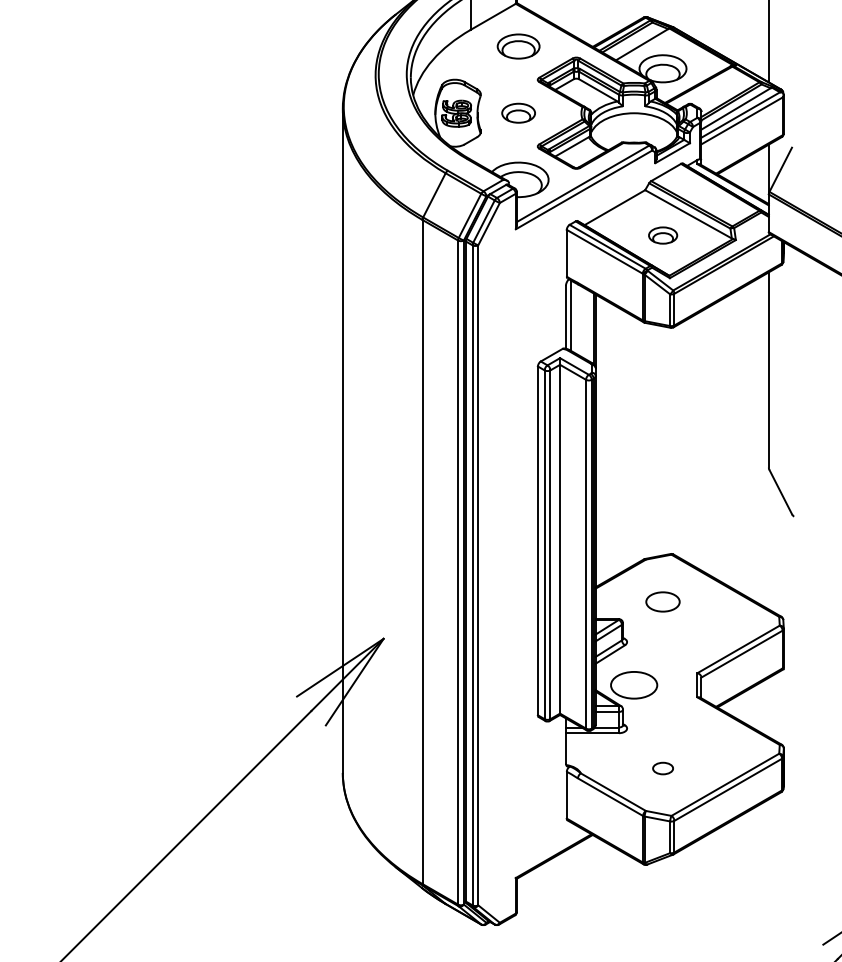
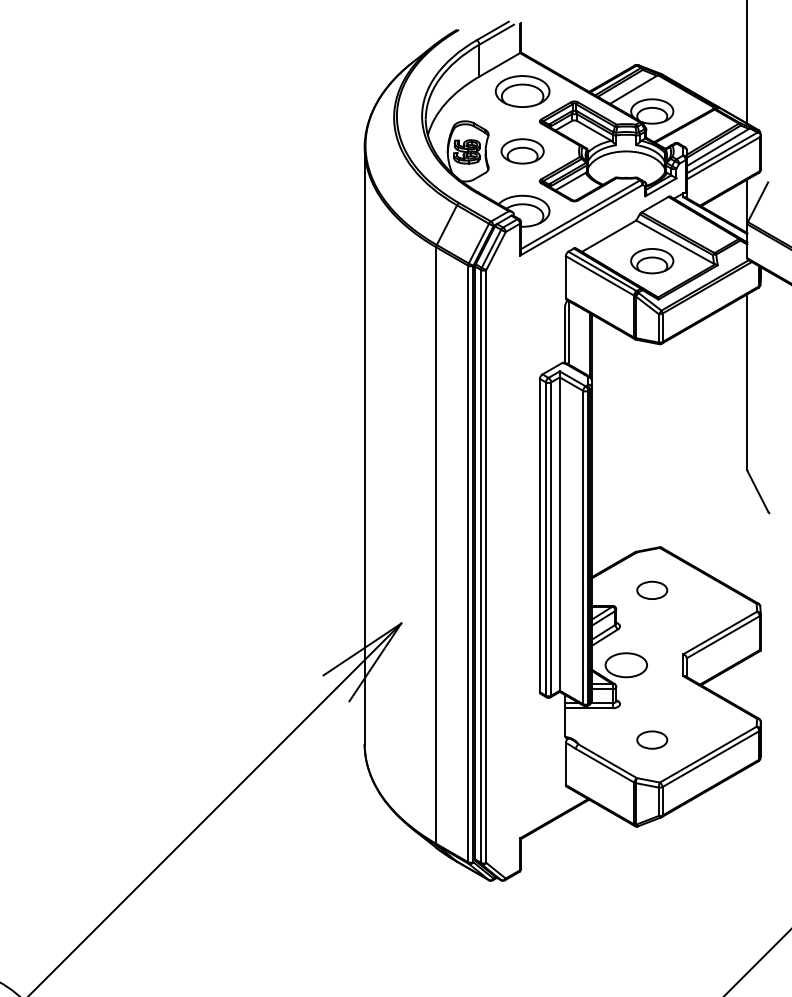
part: (518, 46) -> (522, 91), size x1.43
part: (518, 113) -> (522, 151), size x1.43
part: (663, 235) -> (652, 261), size x1.67
part: (663, 767) -> (652, 739), size x1.67

